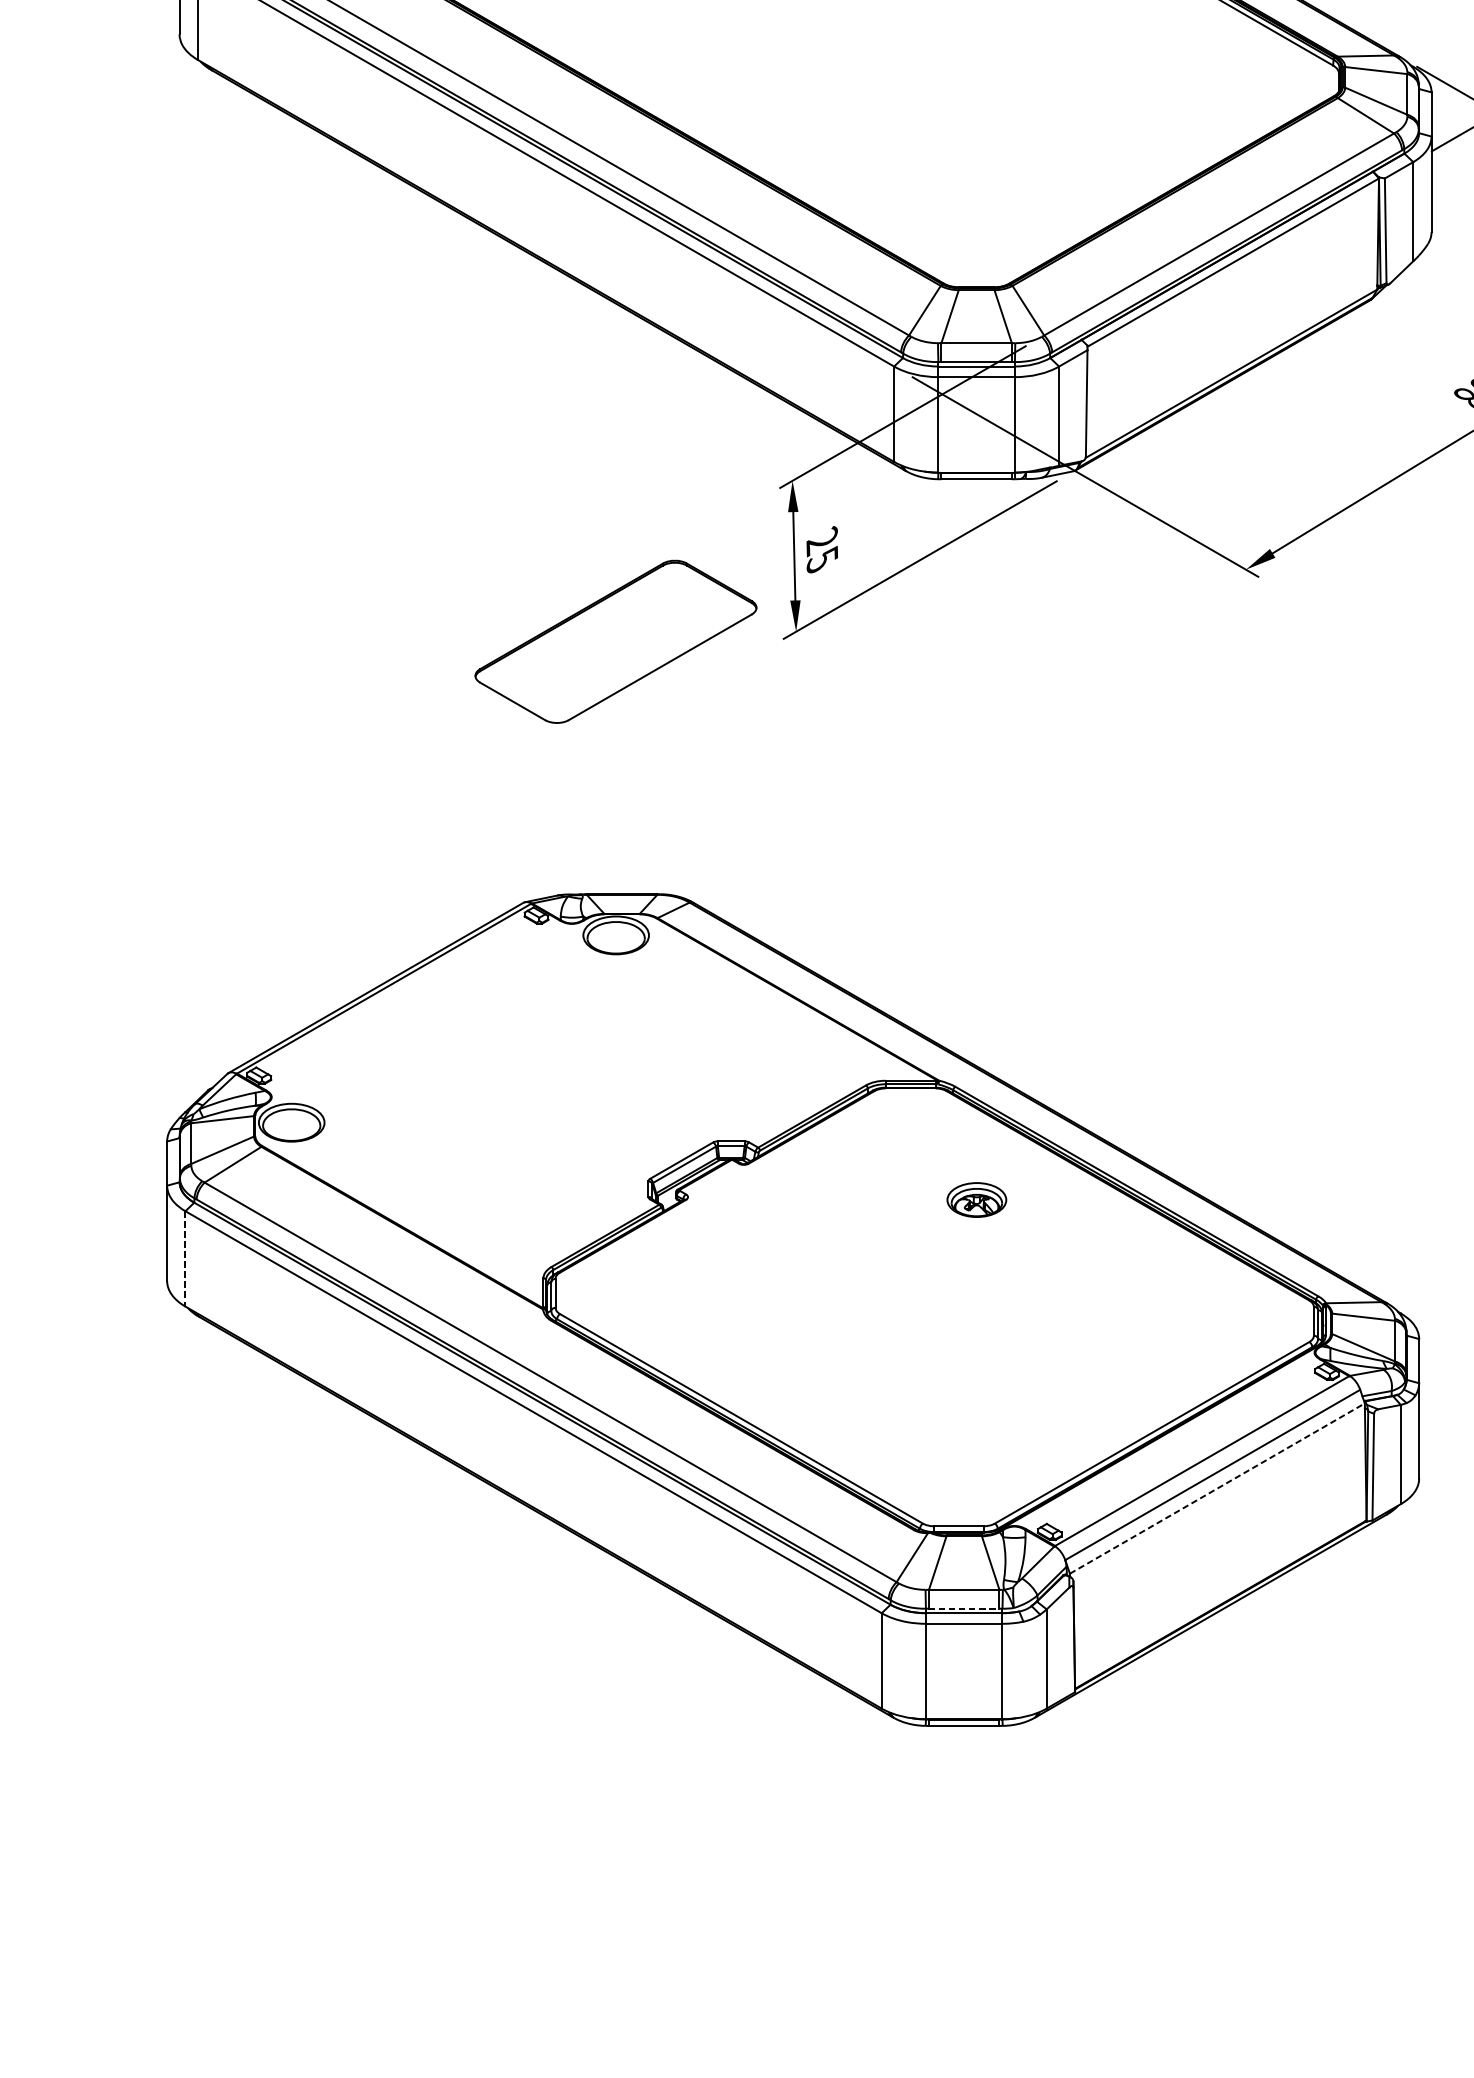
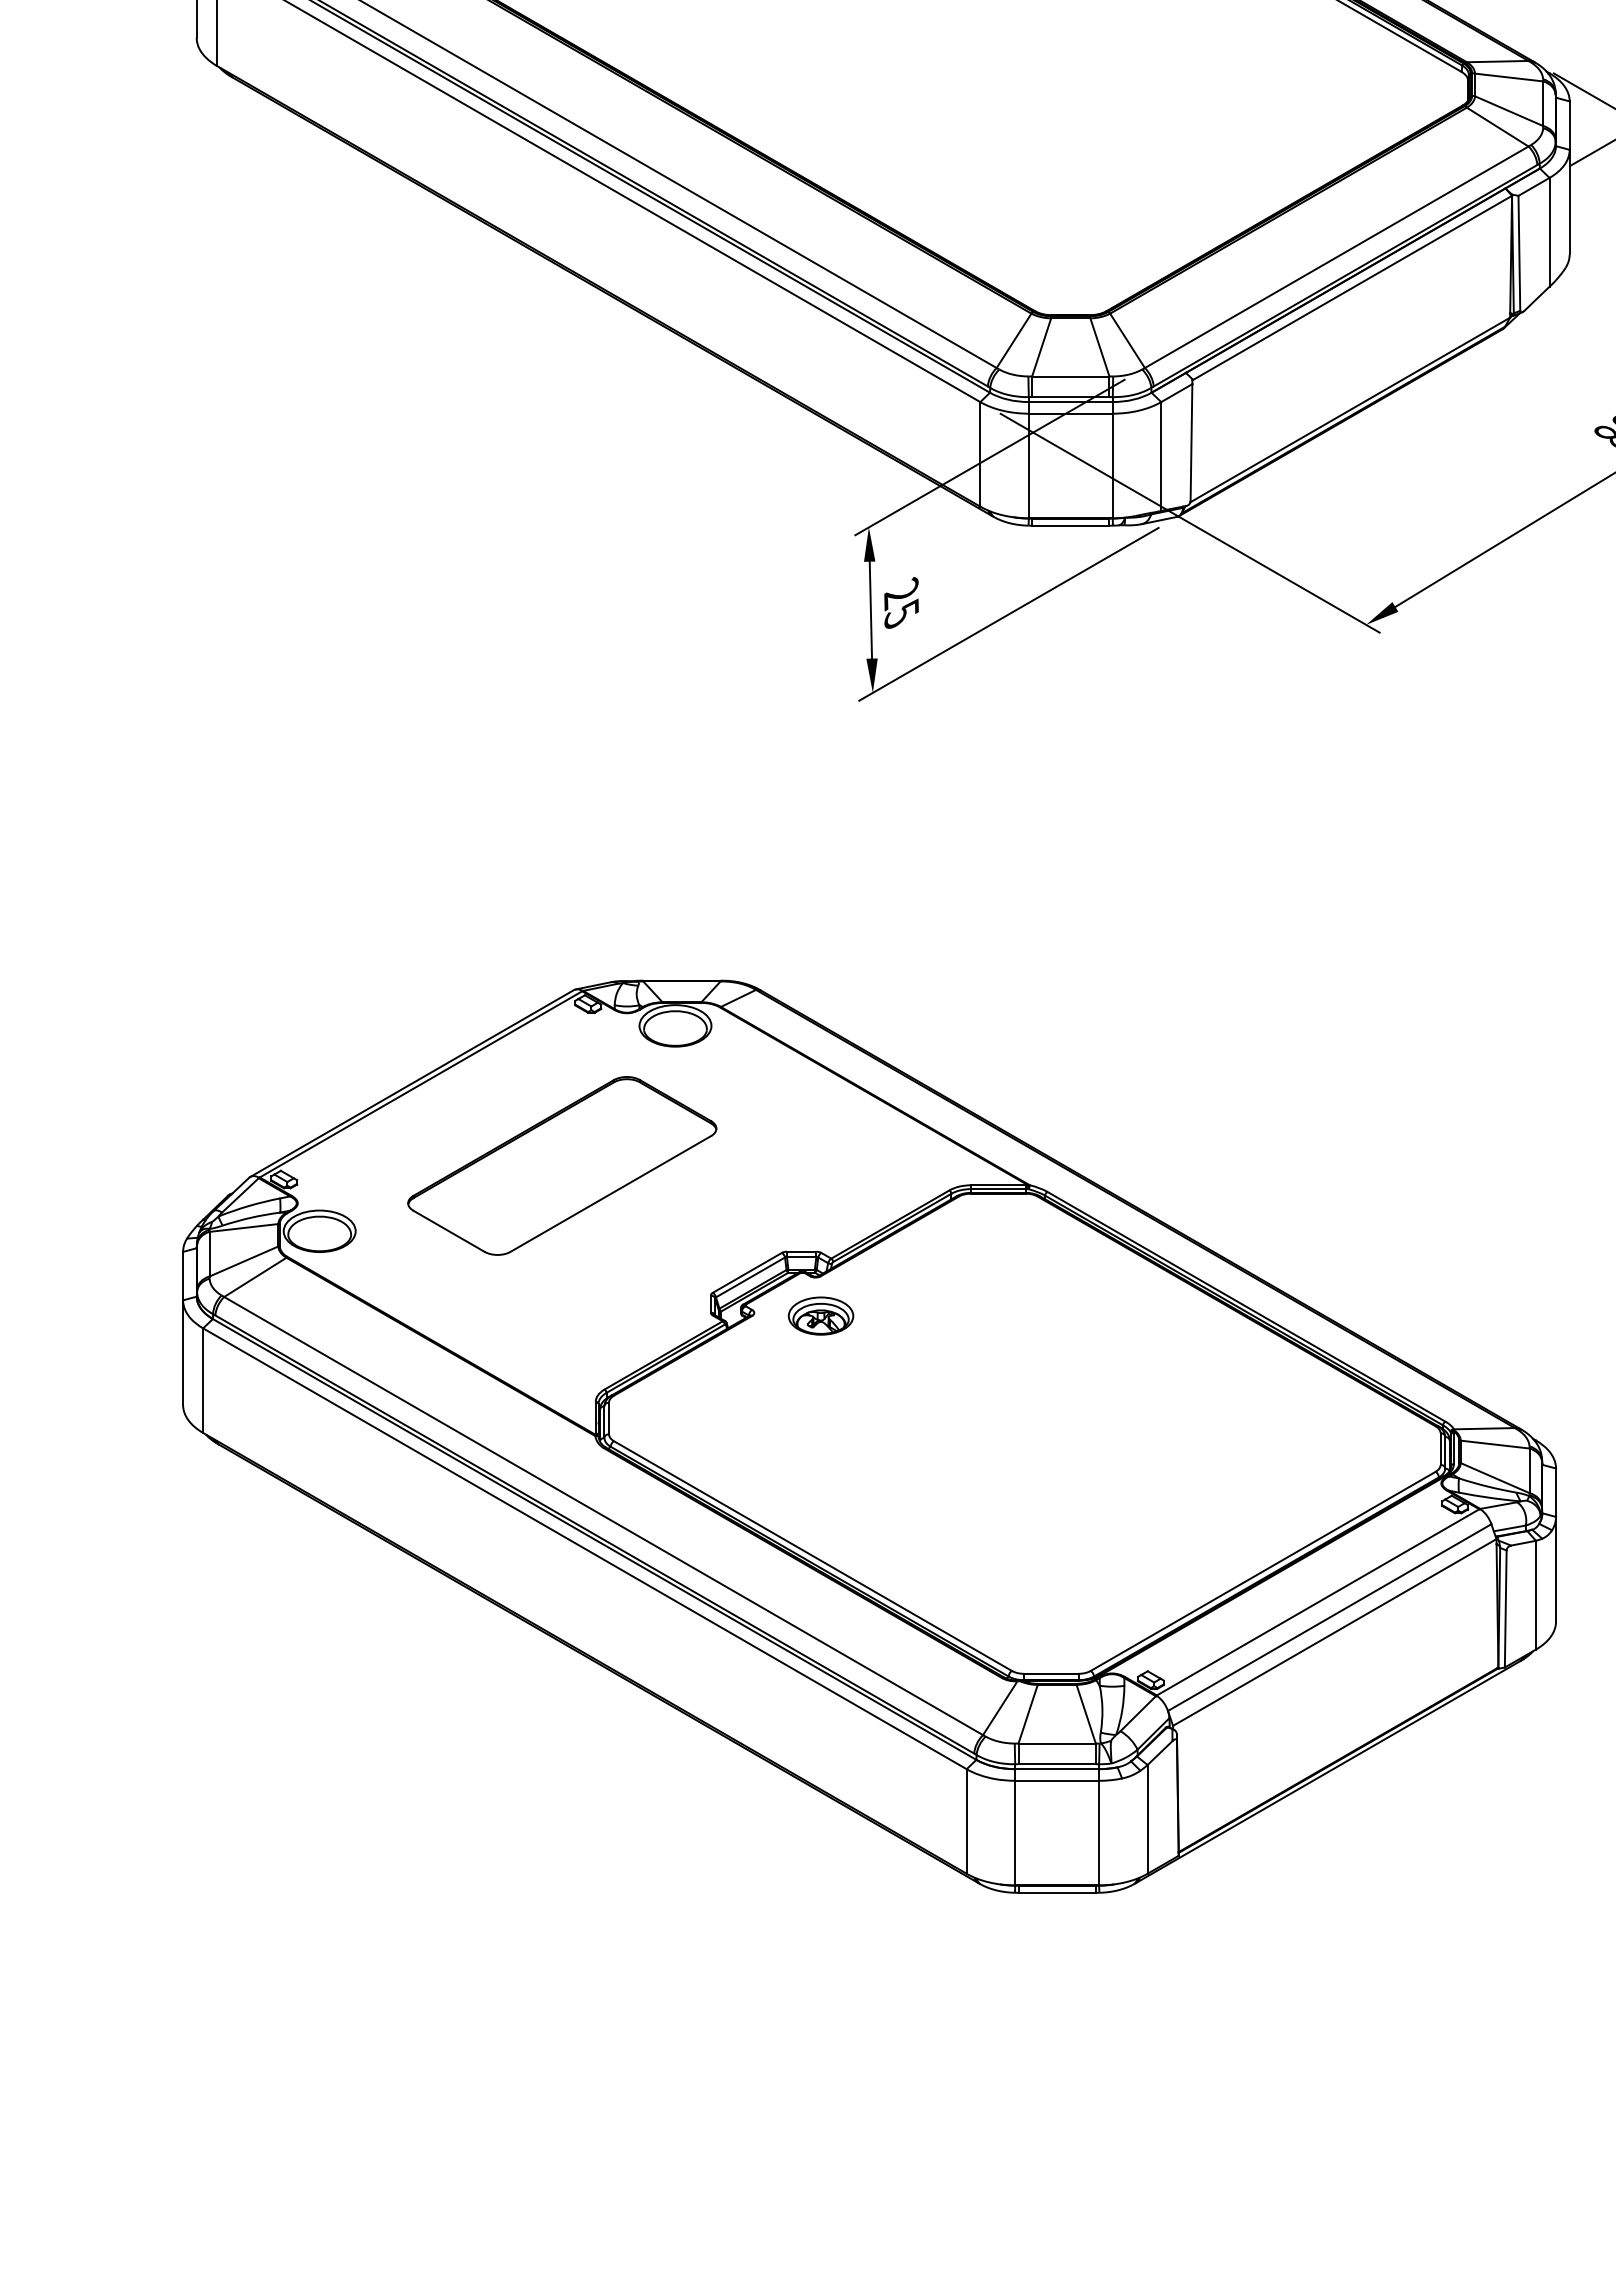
part: (616, 641) -> (562, 1165), moved
part: (976, 1199) -> (820, 1315), moved
line: (185, 1259) -> (203, 1381), dashed -> solid
line: (1217, 1488) -> (1334, 1632), dashed -> solid
line: (964, 1608) -> (1057, 1764), dashed -> solid

